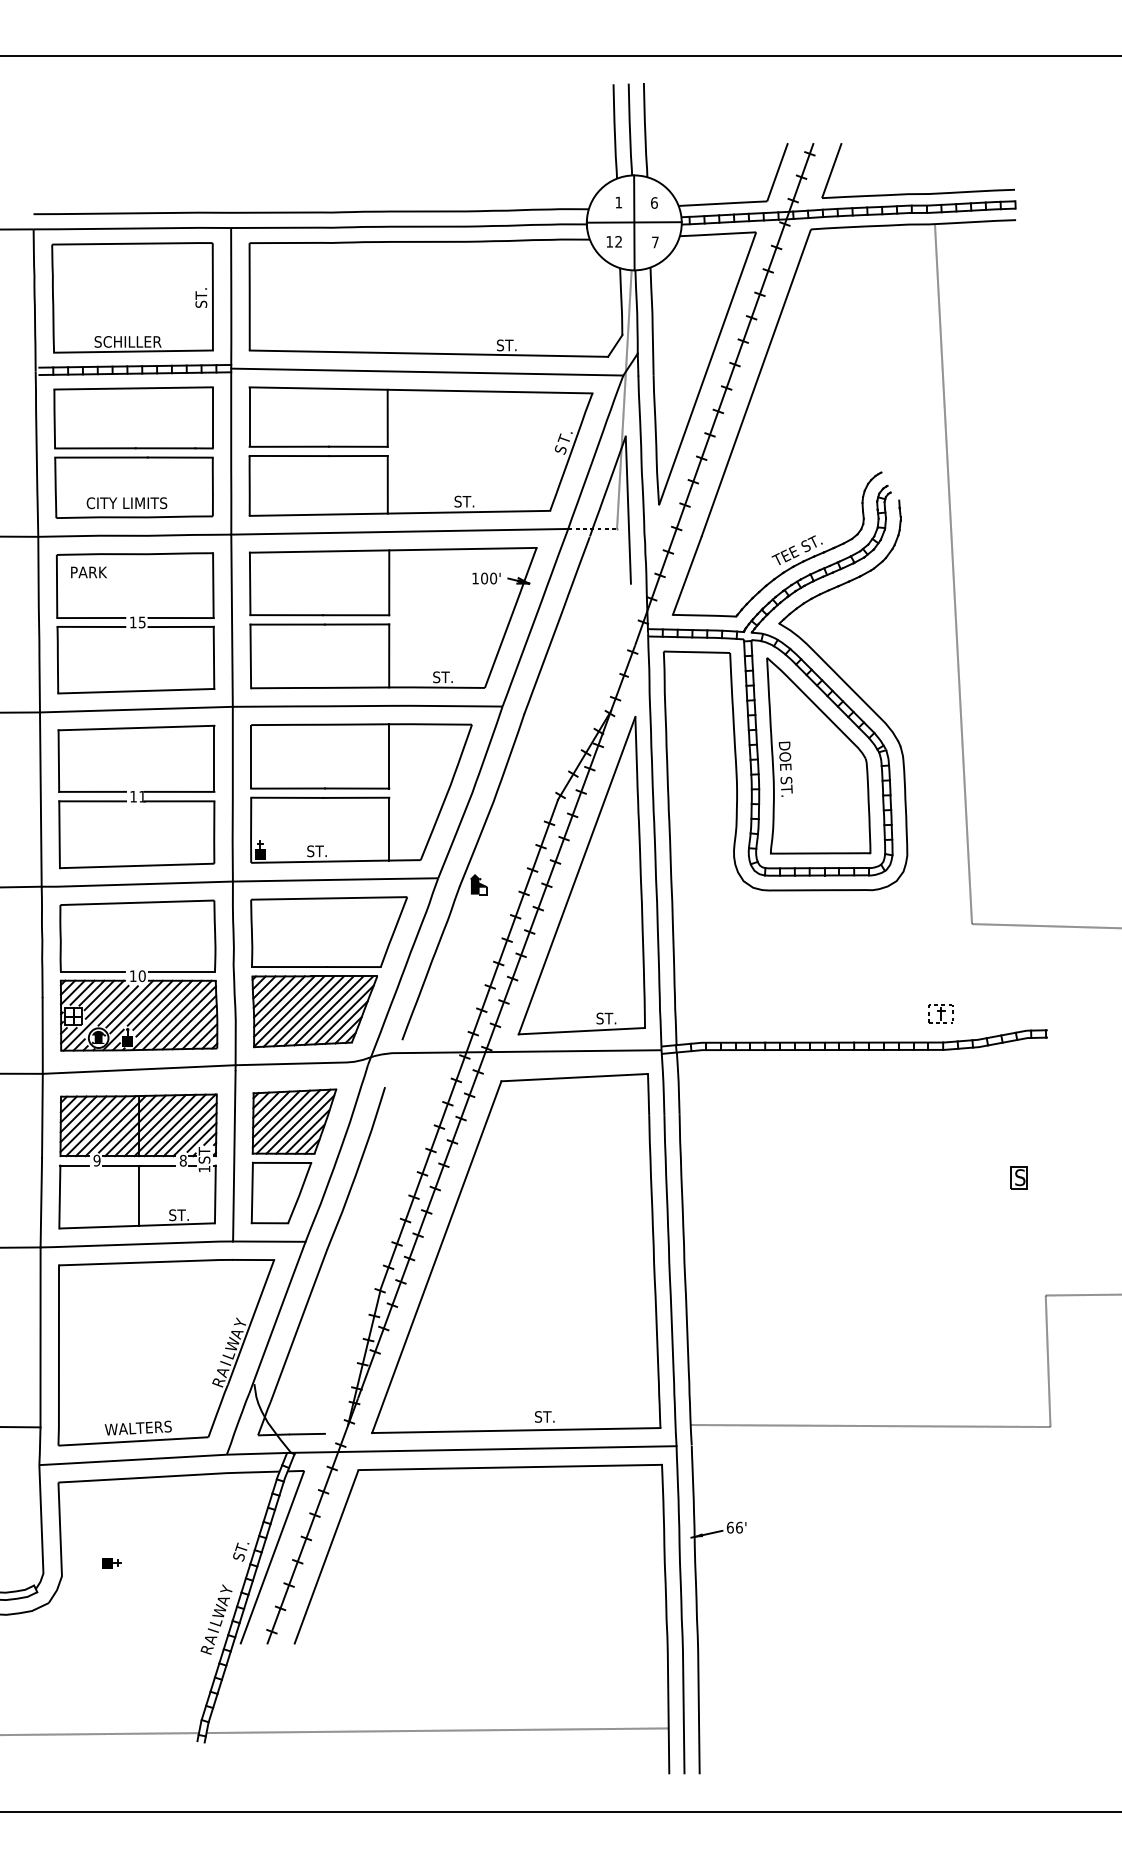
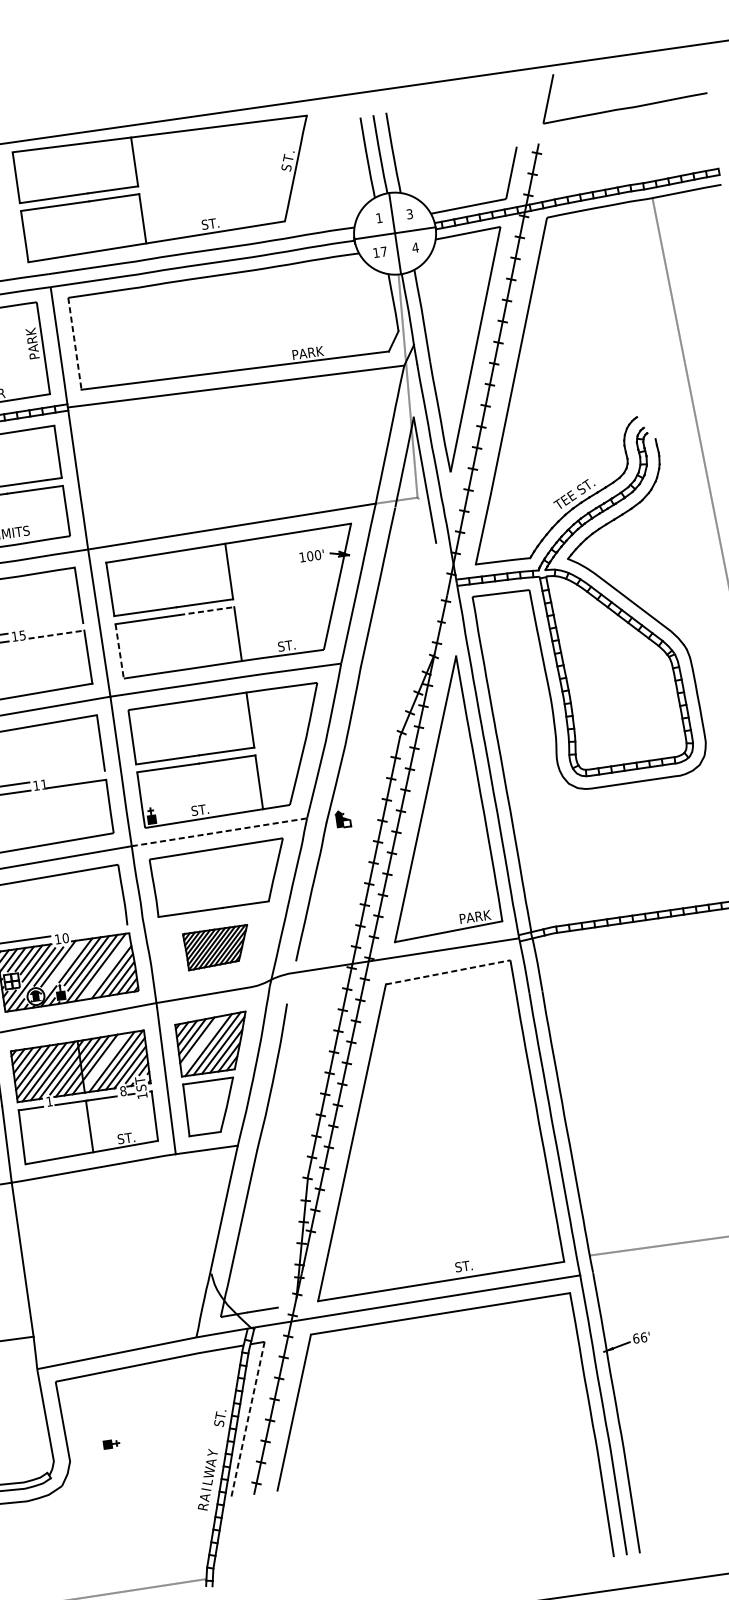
part: (917, 193) -> (624, 108), moved
text: (654, 202) -> (409, 213), 6 -> 3
text: (618, 241) -> (383, 251), 12 -> 17
text: (655, 242) -> (415, 247), 7 -> 4
text: (201, 289) -> (32, 343), ST. -> PARK
line: (249, 296) -> (74, 343), solid -> dashed
text: (515, 345) -> (308, 353), ST. -> PARK
part: (388, 447) -> (138, 186), moved
line: (180, 617) -> (54, 626), removed
line: (357, 624) -> (207, 611), solid -> dashed
line: (181, 626) -> (56, 634), solid -> dashed
line: (250, 656) -> (119, 651), solid -> dashed
part: (818, 755) -> (617, 667), removed
line: (179, 791) -> (75, 775), removed
line: (336, 879) -> (220, 831), solid -> dashed
line: (181, 971) -> (98, 929), removed
line: (136, 1006) -> (64, 964), removed
part: (314, 1011) -> (217, 947), size x0.6
line: (183, 1017) -> (106, 968), removed
text: (614, 1018) -> (475, 916), ST. -> PARK
line: (575, 1077) -> (448, 972), solid -> dashed
line: (280, 1118) -> (201, 1043), removed
line: (164, 1125) -> (102, 1063), removed
text: (96, 1160) -> (49, 1101), 9 -> 1
part: (166, 1352) -> (132, 1257), removed
line: (272, 1558) -> (248, 1420), solid -> dashed
line: (437, 1730) -> (410, 1547), removed

